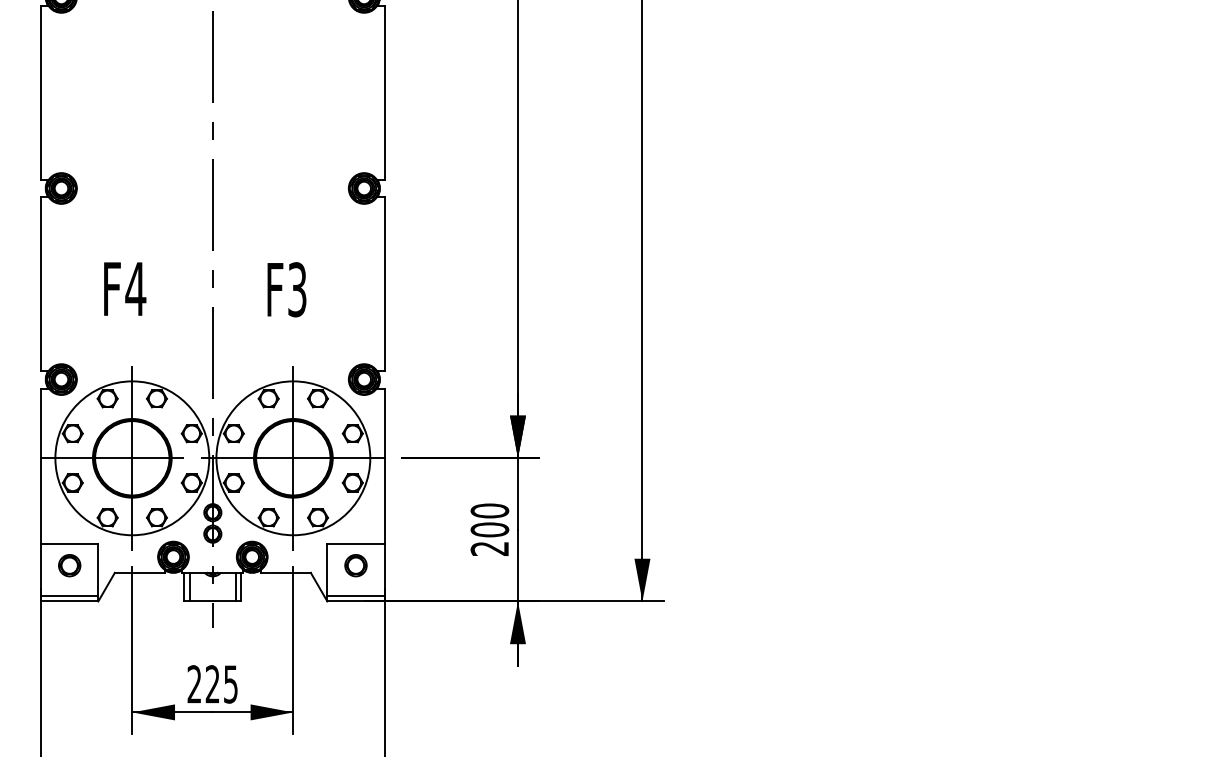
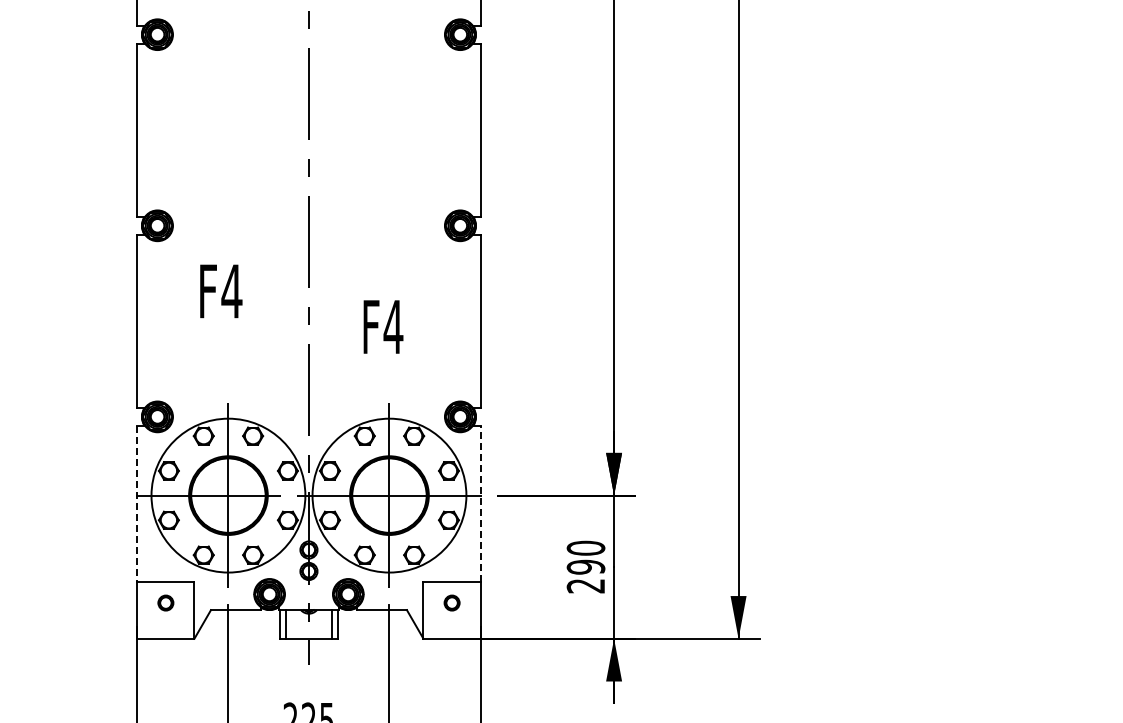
text: (125, 288) -> (221, 290), moved
text: (297, 289) -> (393, 326), F3 -> F4
line: (41, 466) -> (137, 503), solid -> dashed
line: (384, 466) -> (480, 503), solid -> dashed
text: (489, 529) -> (585, 566), 200 -> 290
part: (69, 565) -> (165, 602), size x0.7
part: (355, 565) -> (451, 602), size x0.7
line: (69, 595) -> (165, 632), removed
line: (355, 595) -> (451, 632), removed

